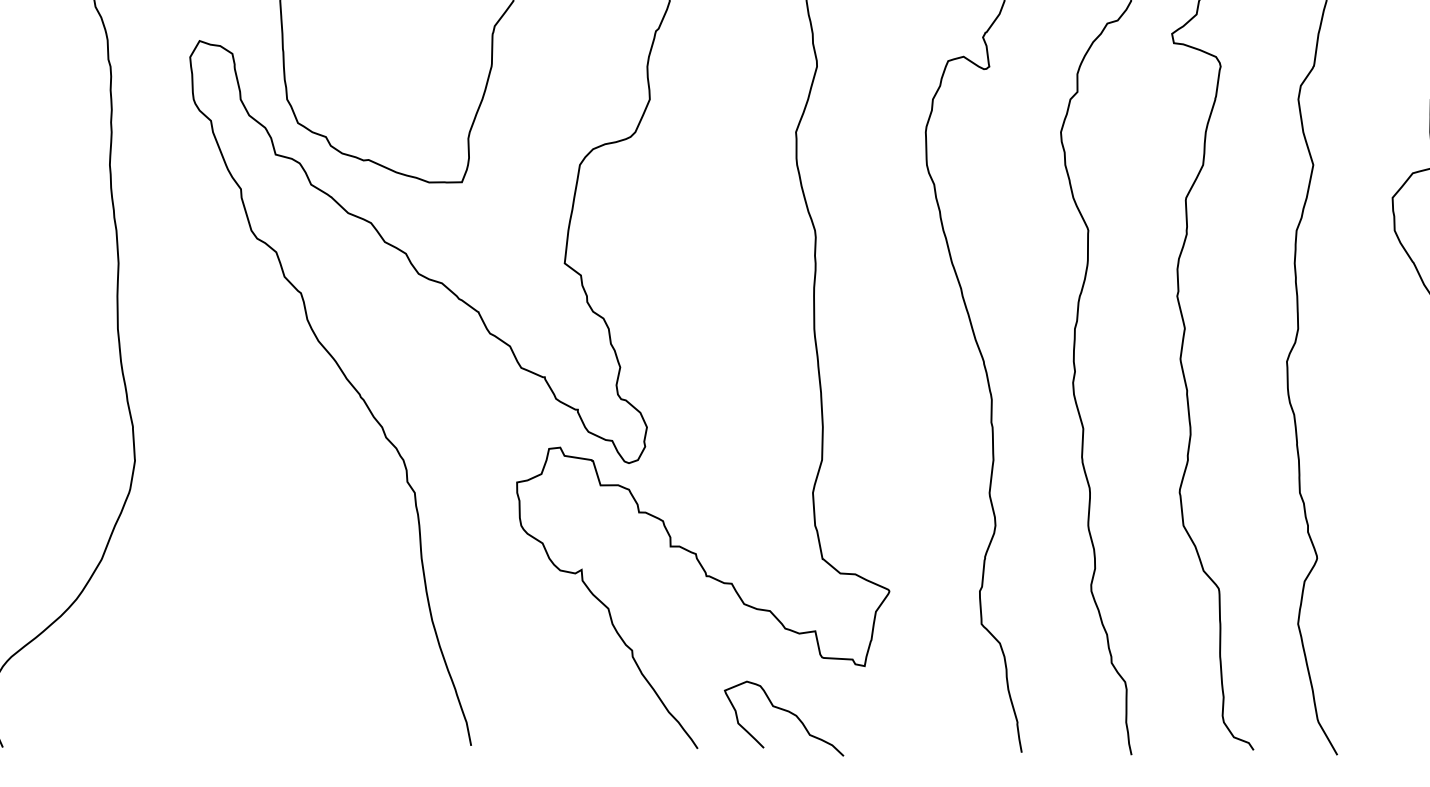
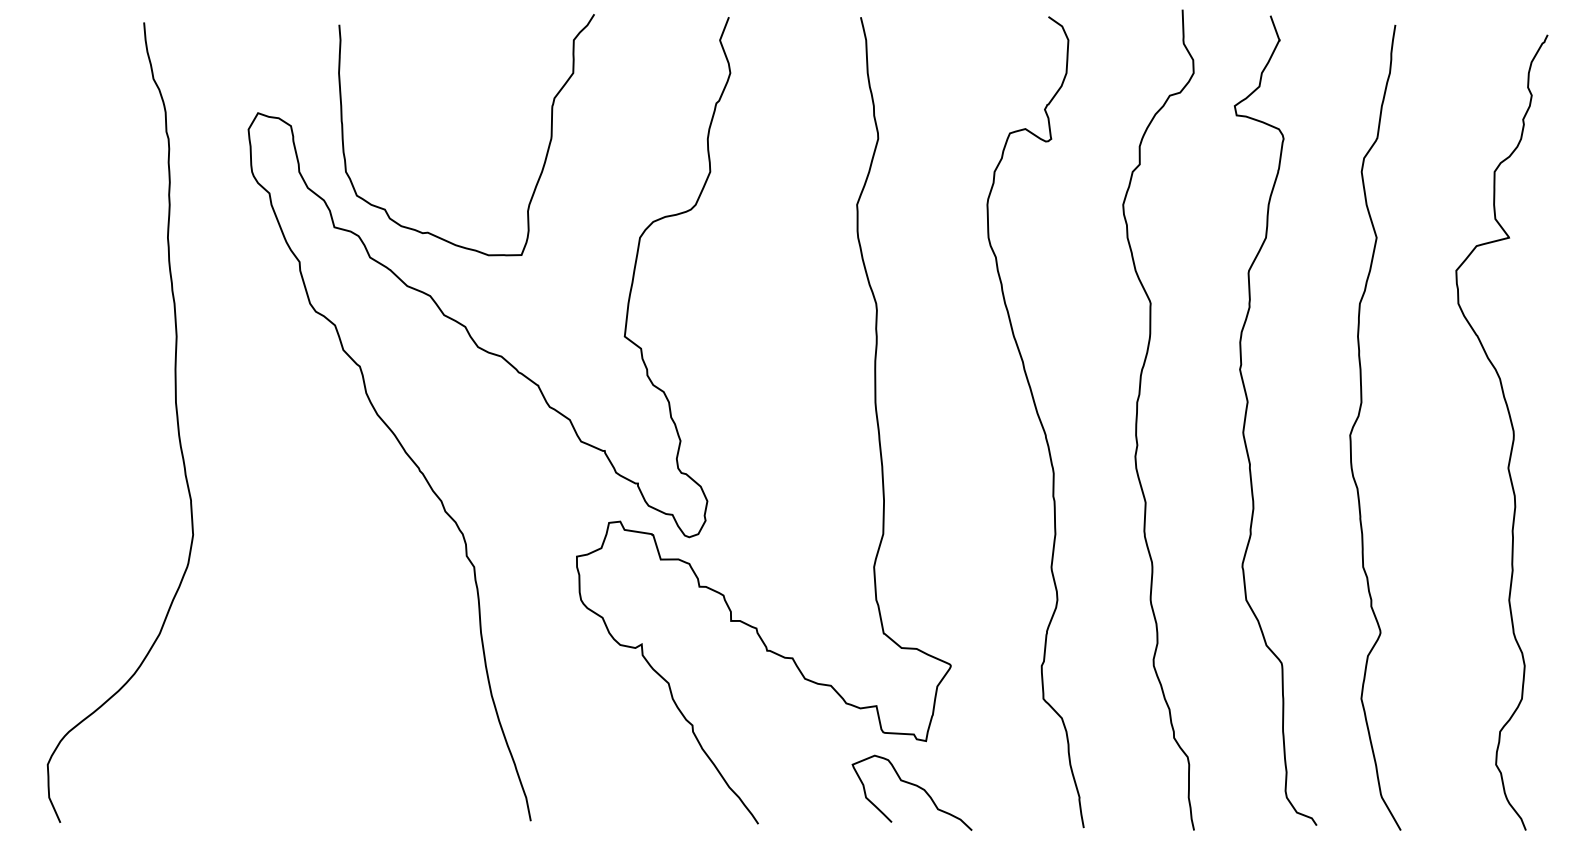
curve: (784, 711) -> (912, 785), moved

